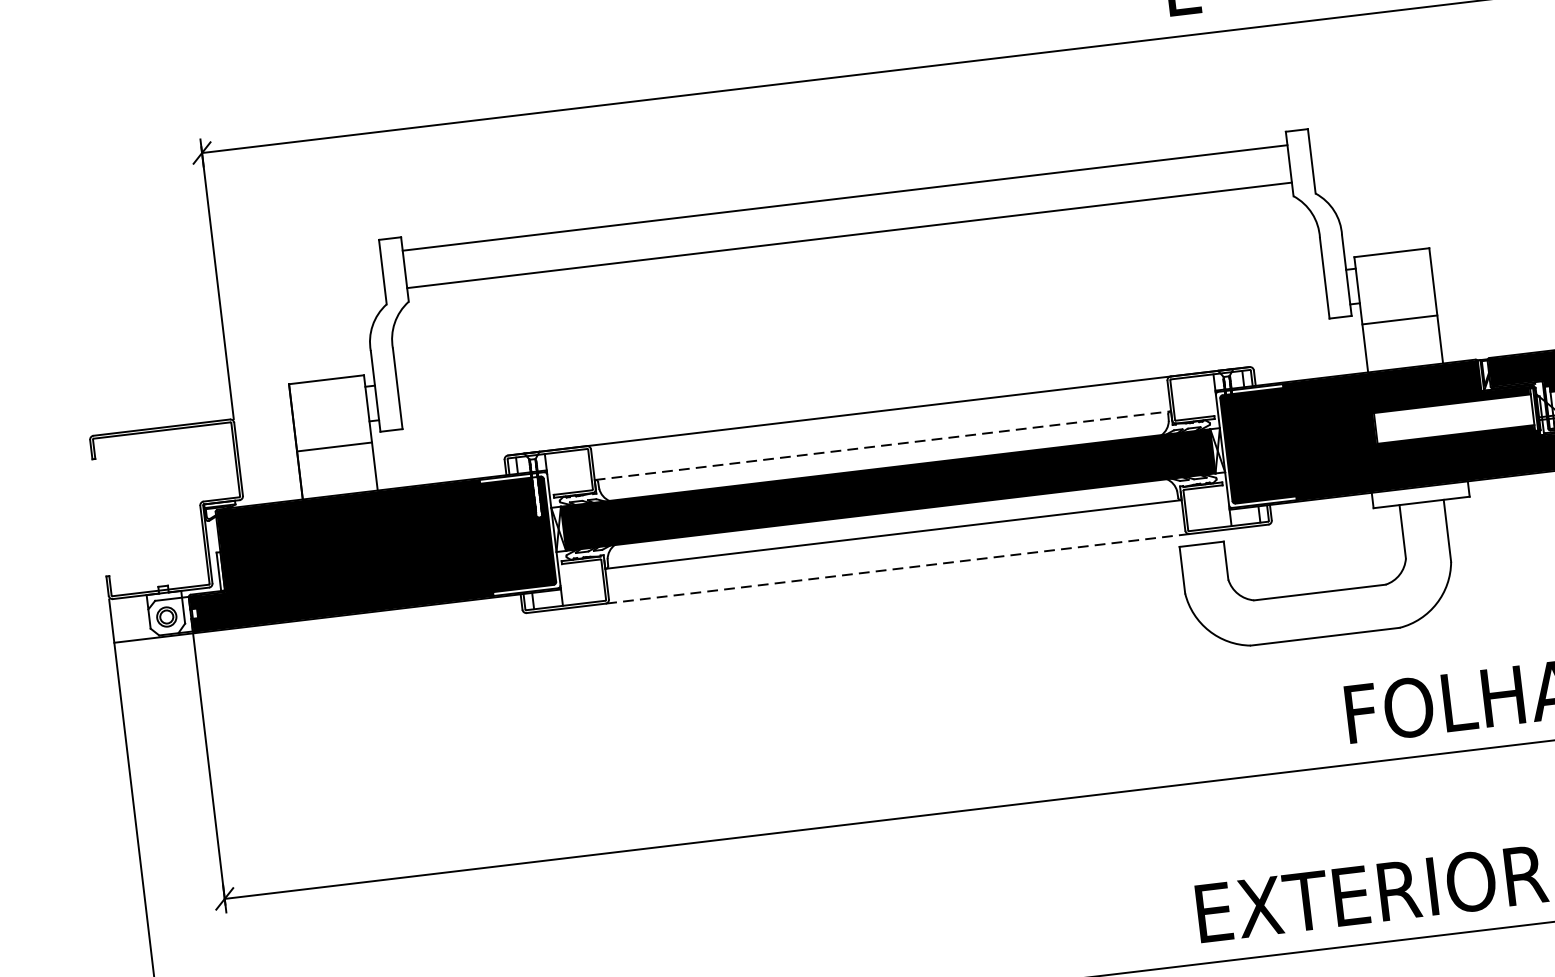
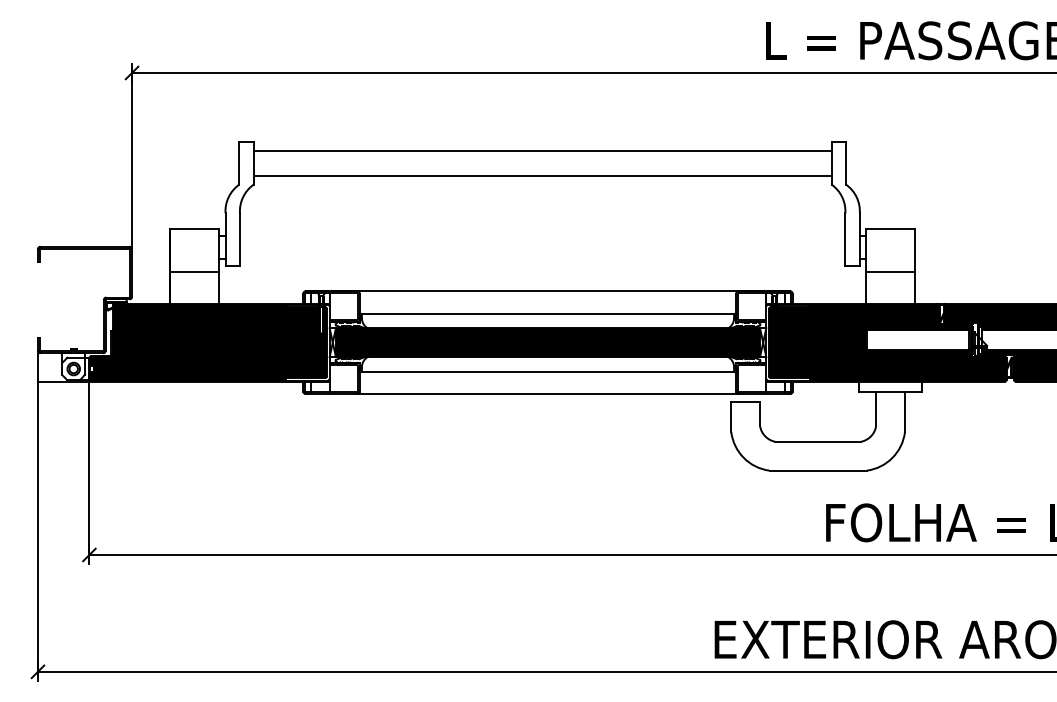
line: (882, 445) -> (547, 313), dashed -> solid
line: (898, 569) -> (548, 394), dashed -> solid

